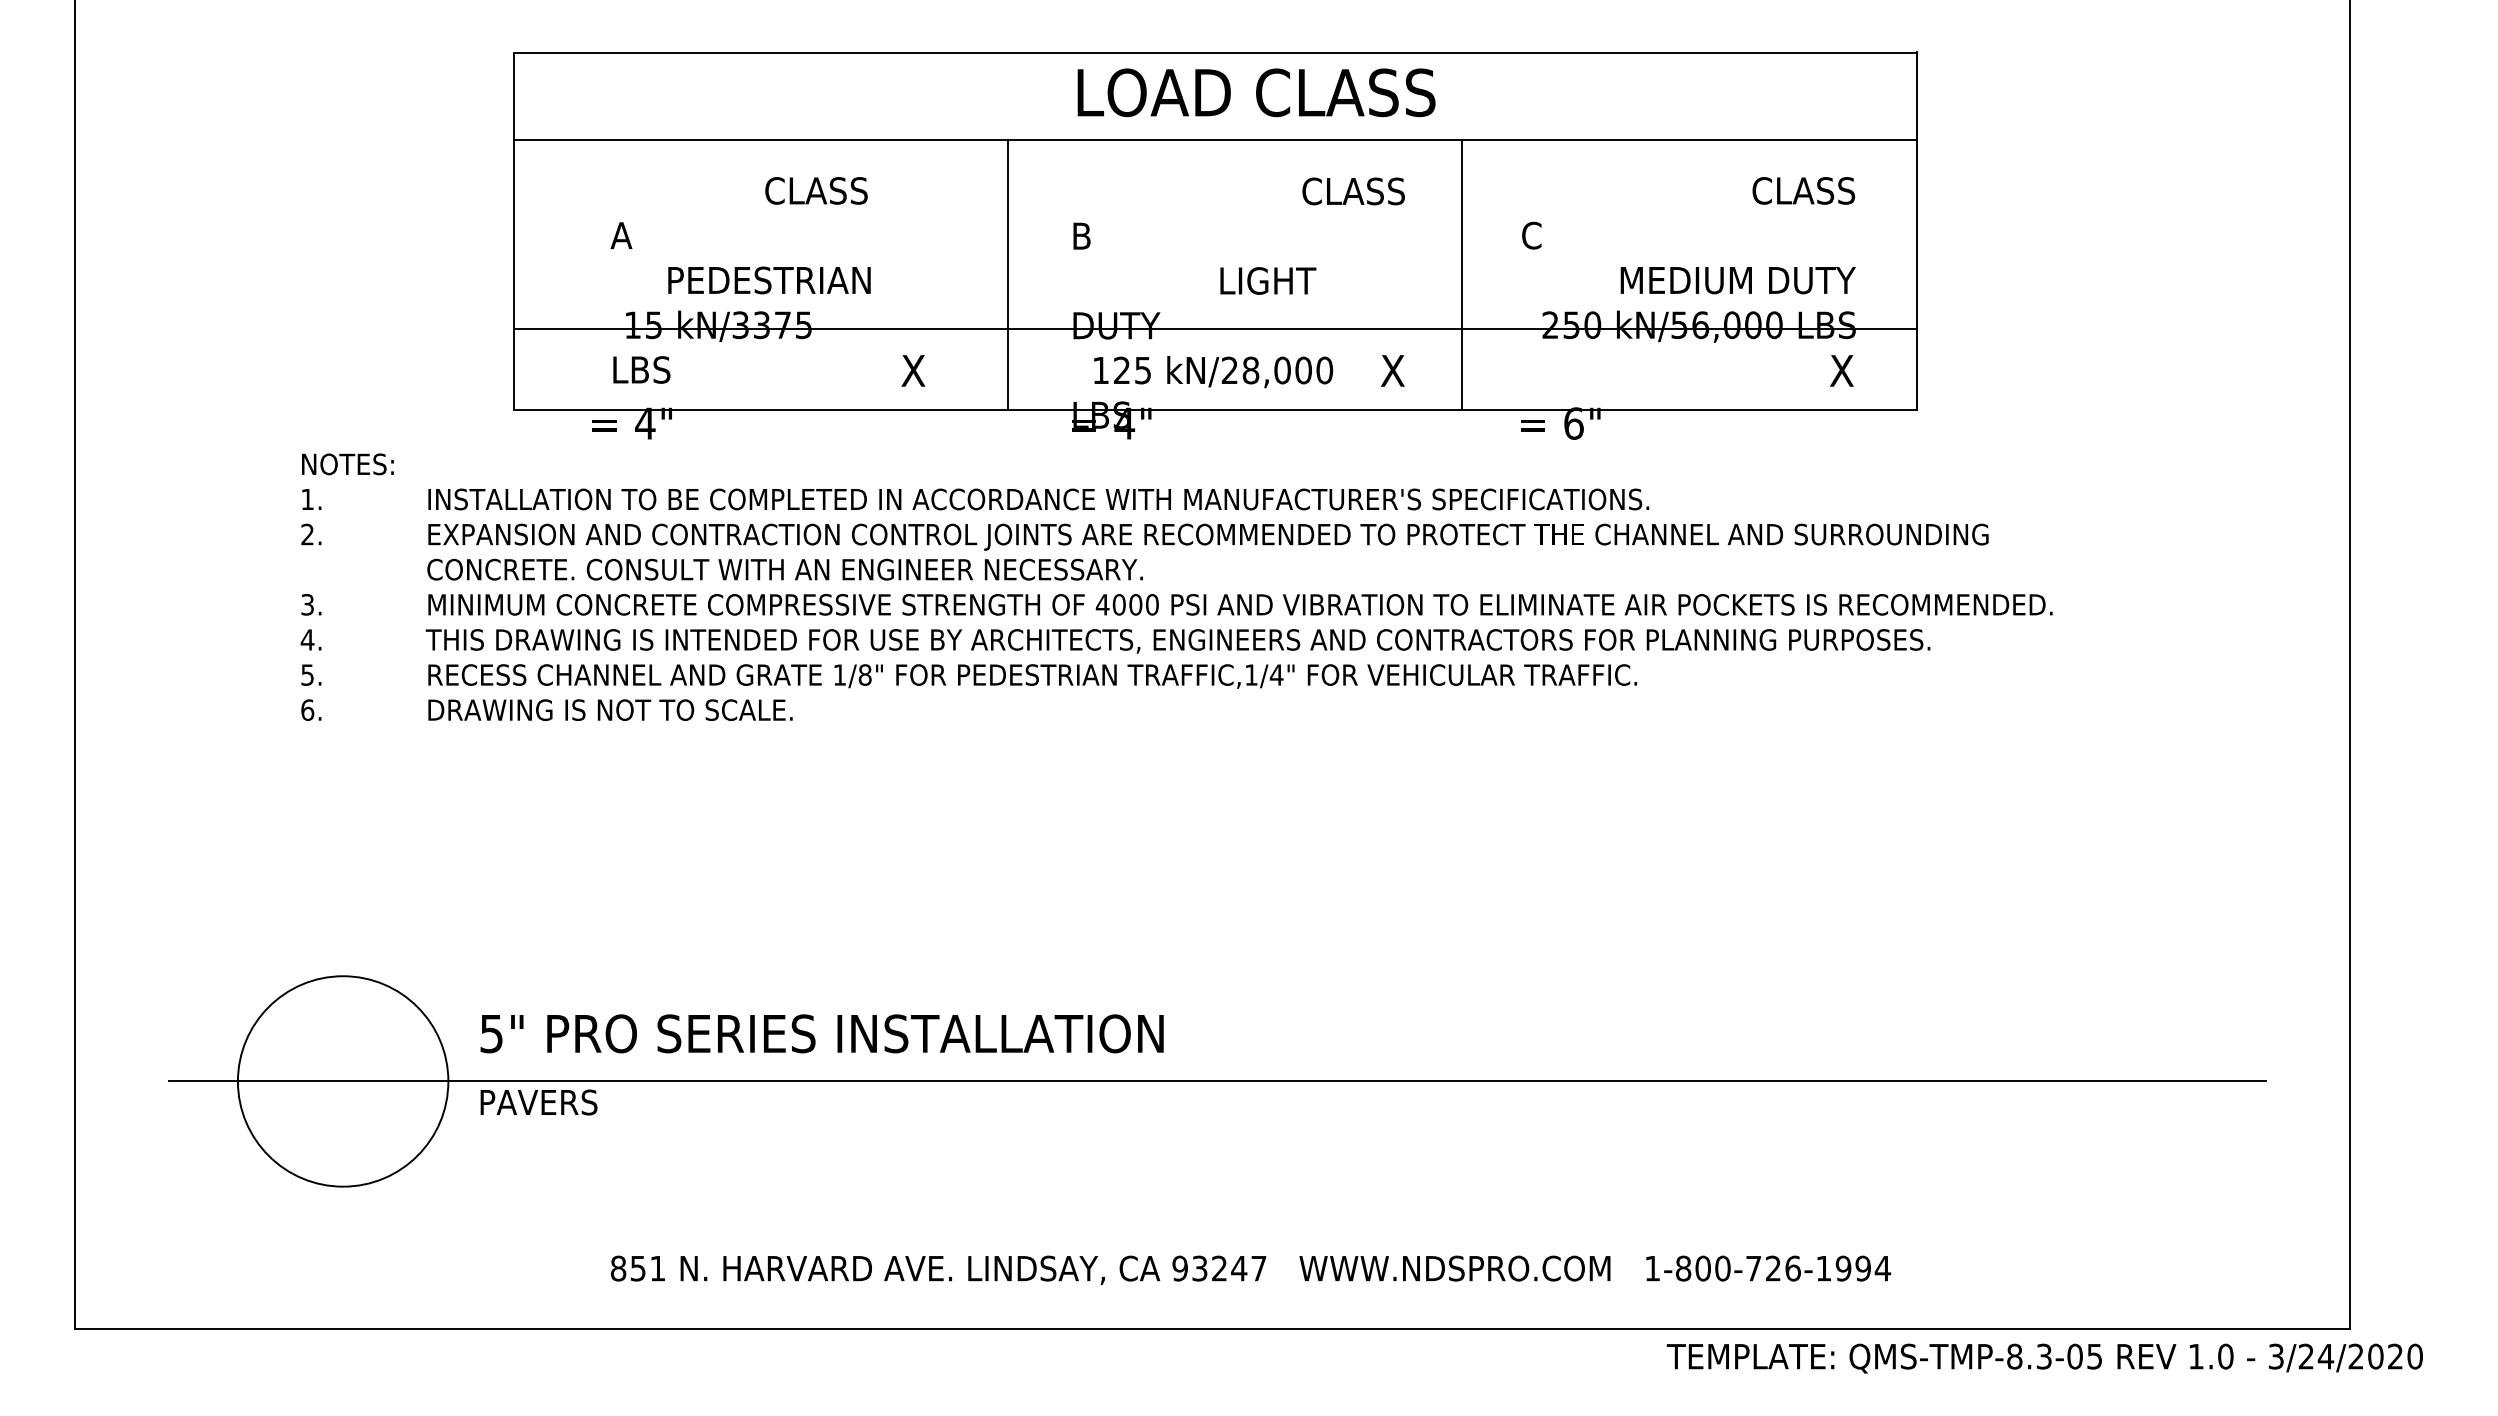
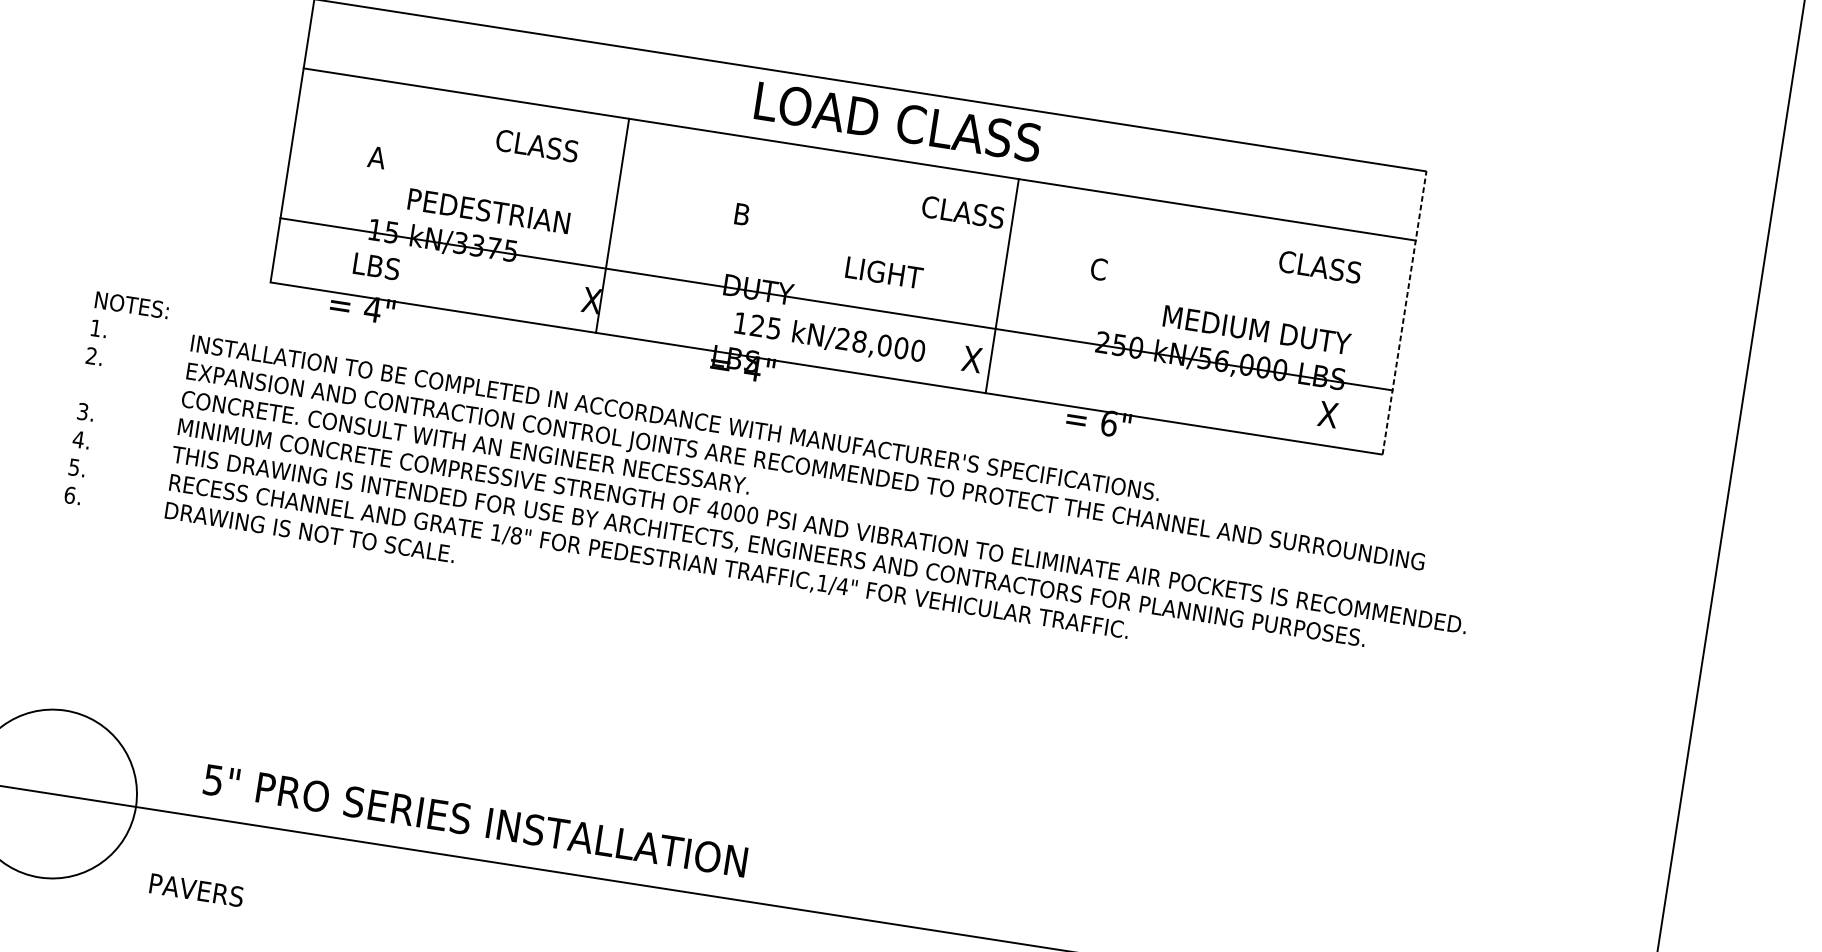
line: (1916, 231) -> (1404, 313), solid -> dashed
line: (1007, 274) -> (612, 225), moved
line: (1461, 274) -> (1001, 285), moved
text: (821, 1033) -> (475, 820), moved
text: (538, 1102) -> (196, 890), moved

